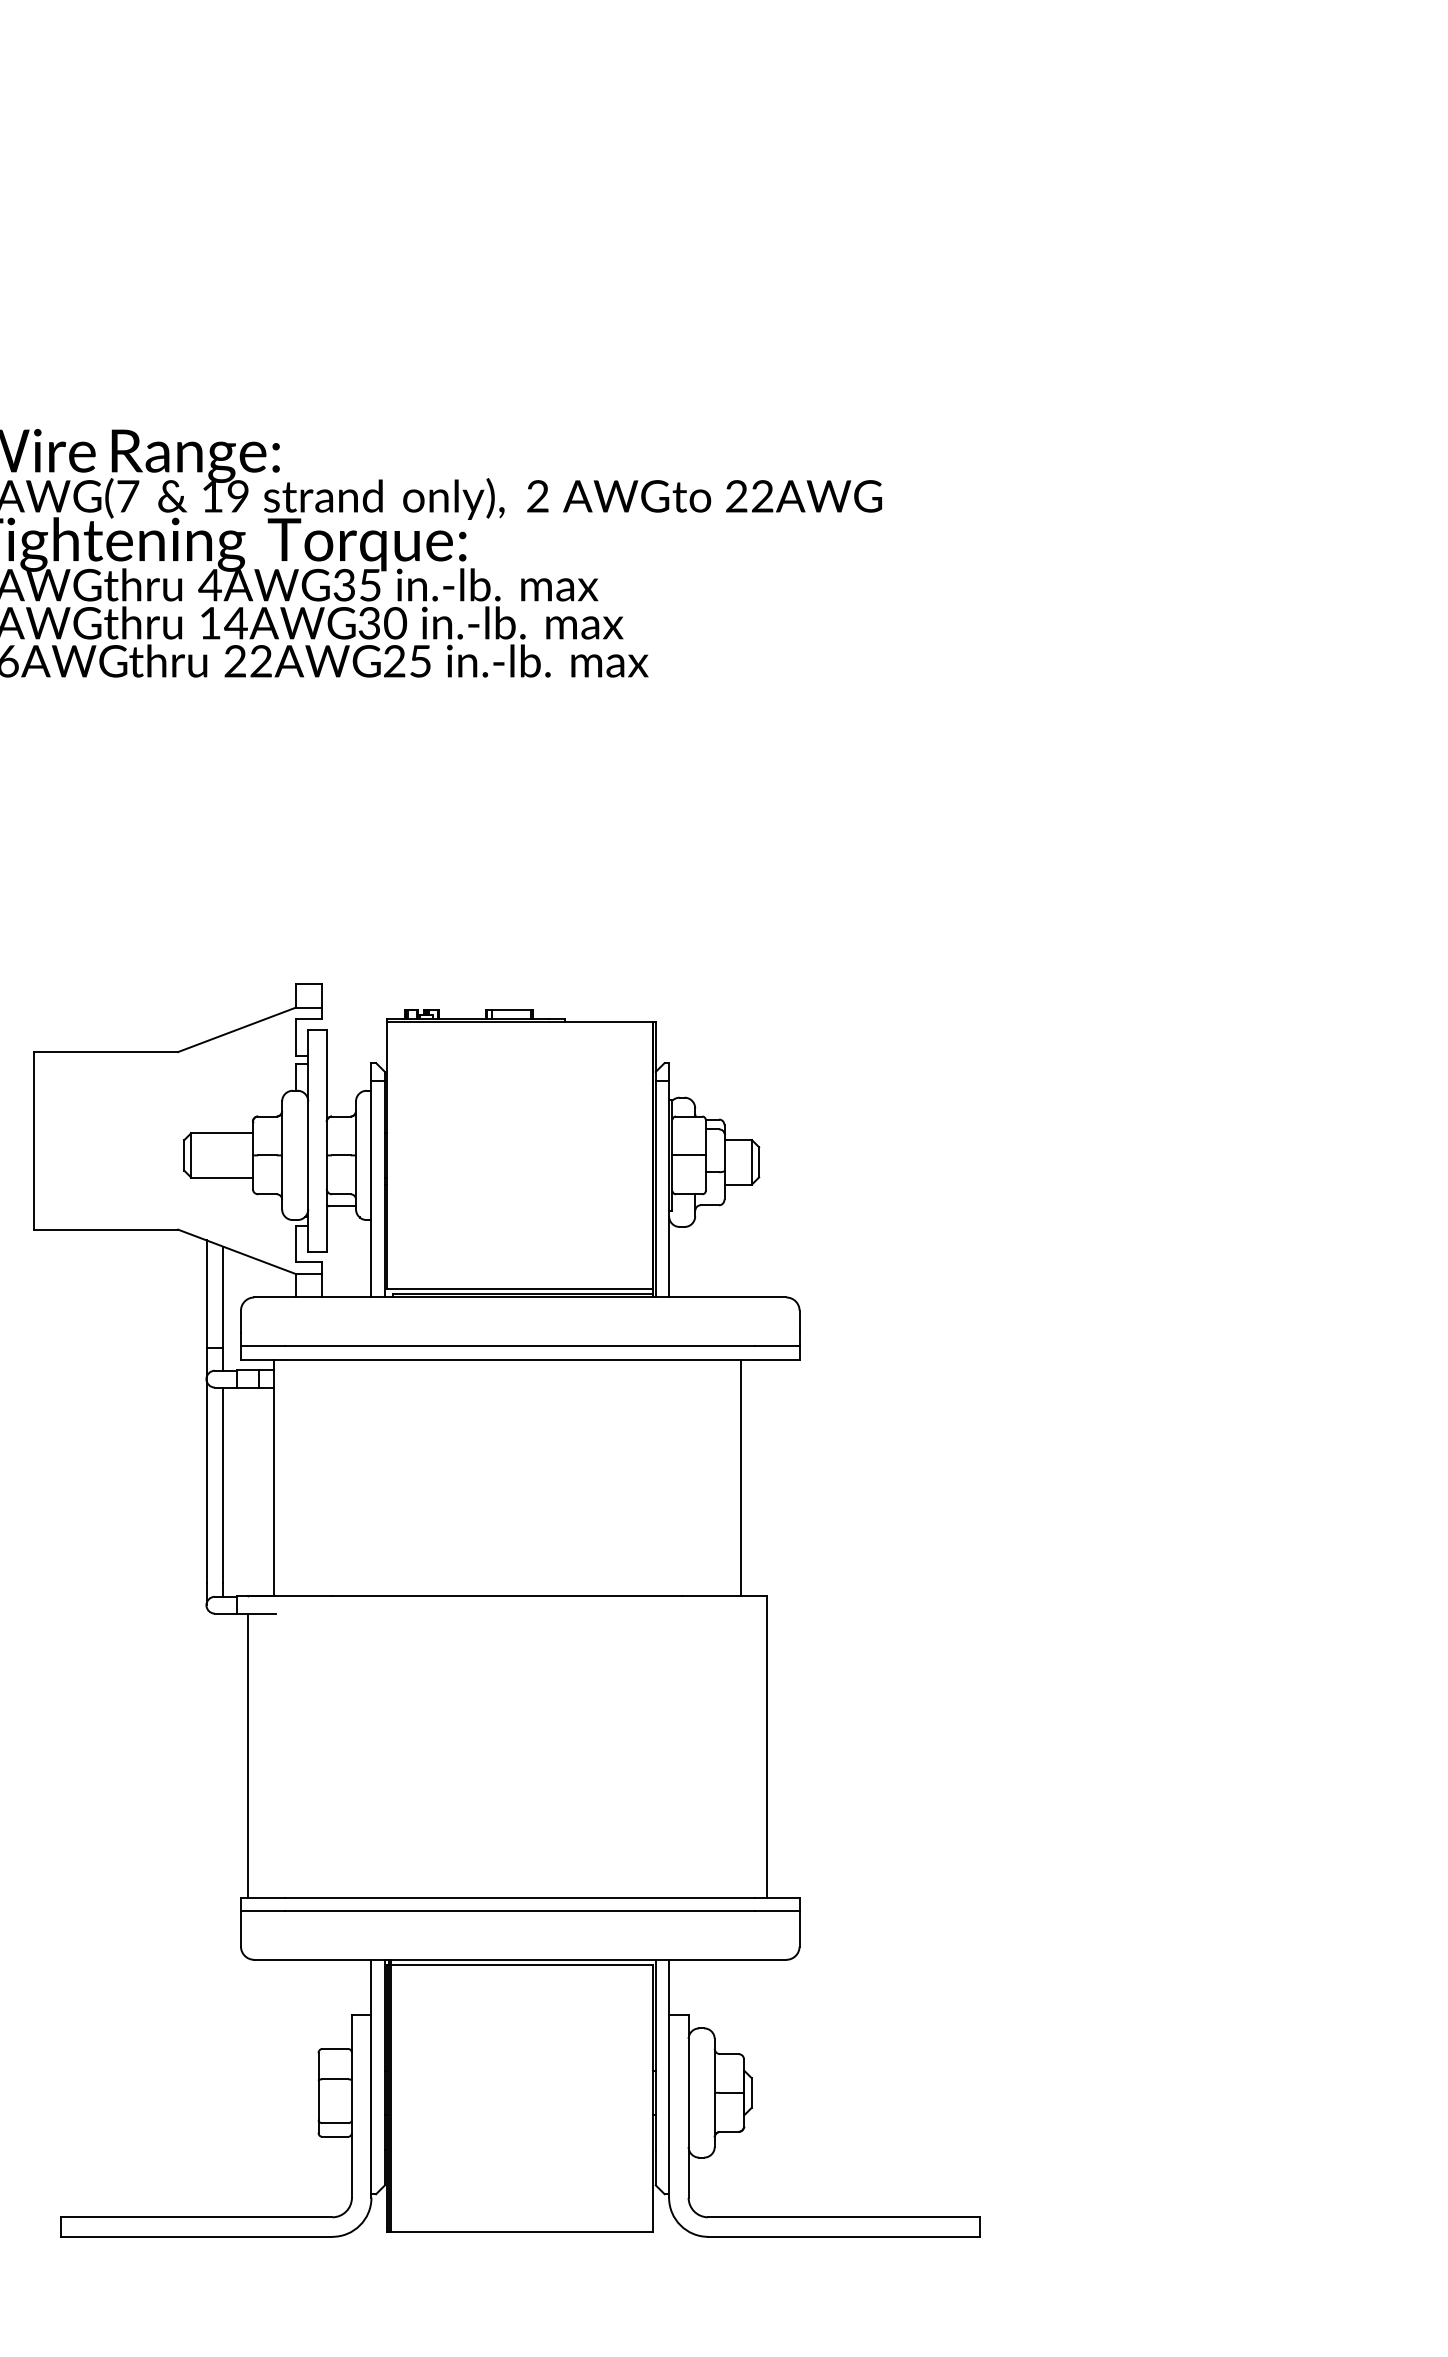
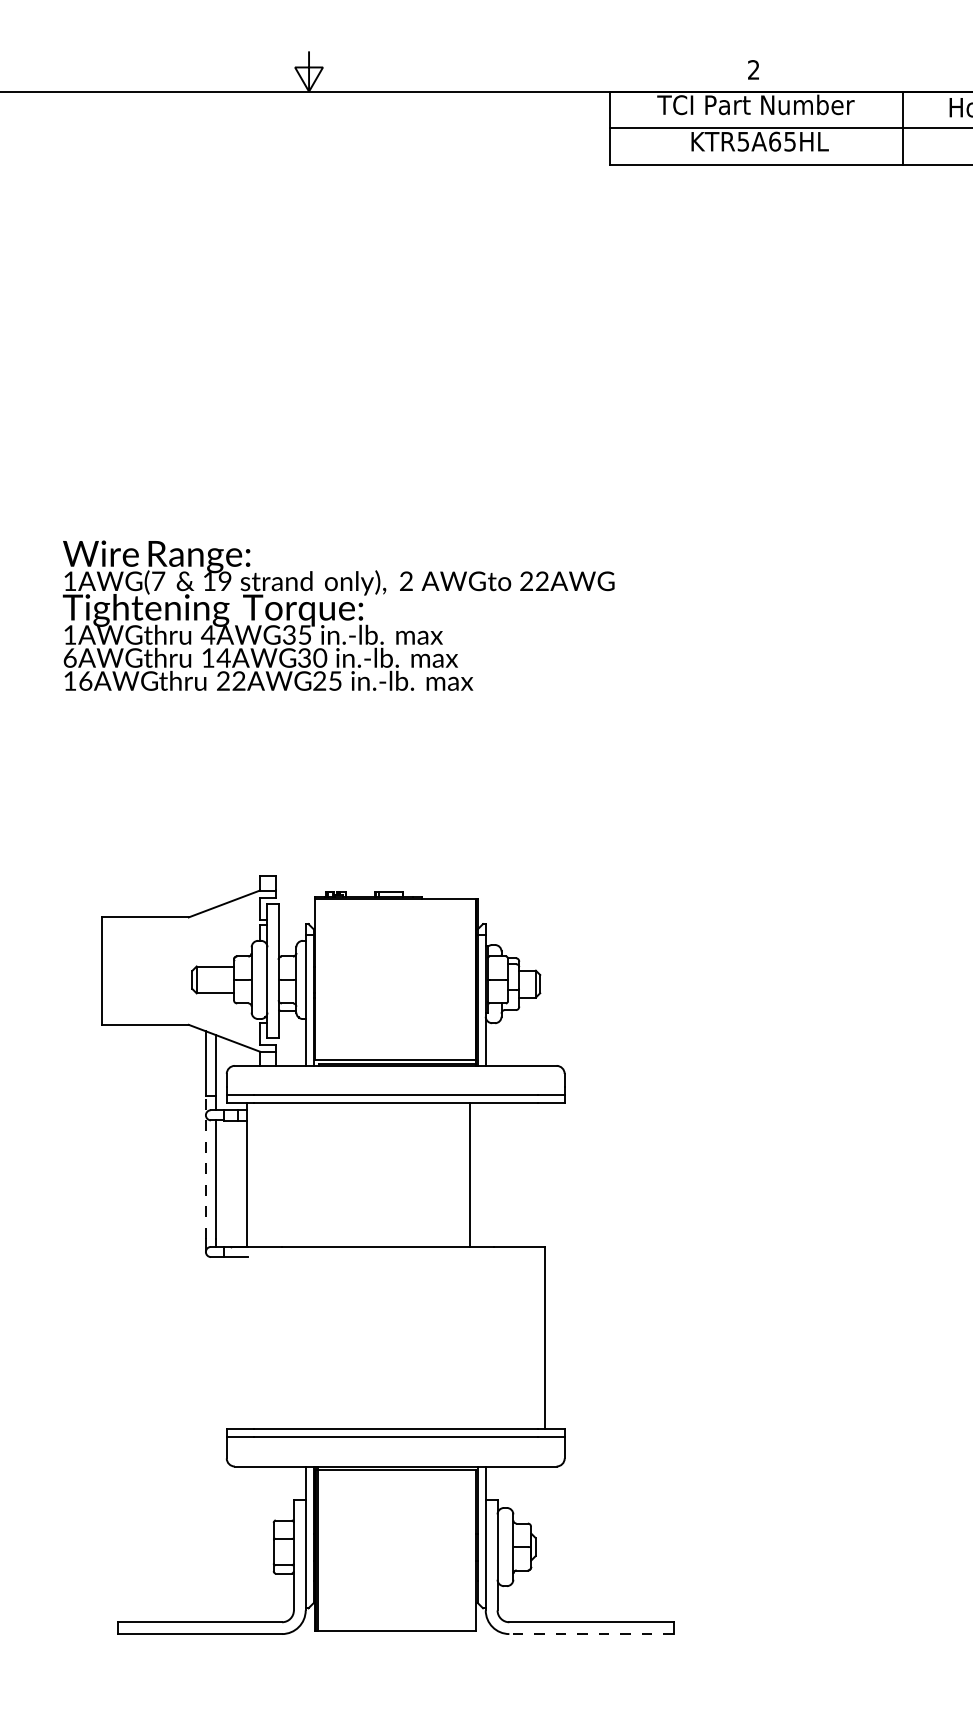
line: (205, 1463) -> (205, 1166), solid -> dashed
line: (741, 1477) -> (470, 1174), moved
line: (247, 1754) -> (230, 1342), removed
line: (843, 2237) -> (591, 1634), solid -> dashed

